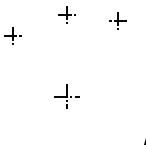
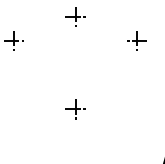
part: (117, 20) -> (136, 40), moved
part: (66, 96) -> (75, 109), size x0.71

